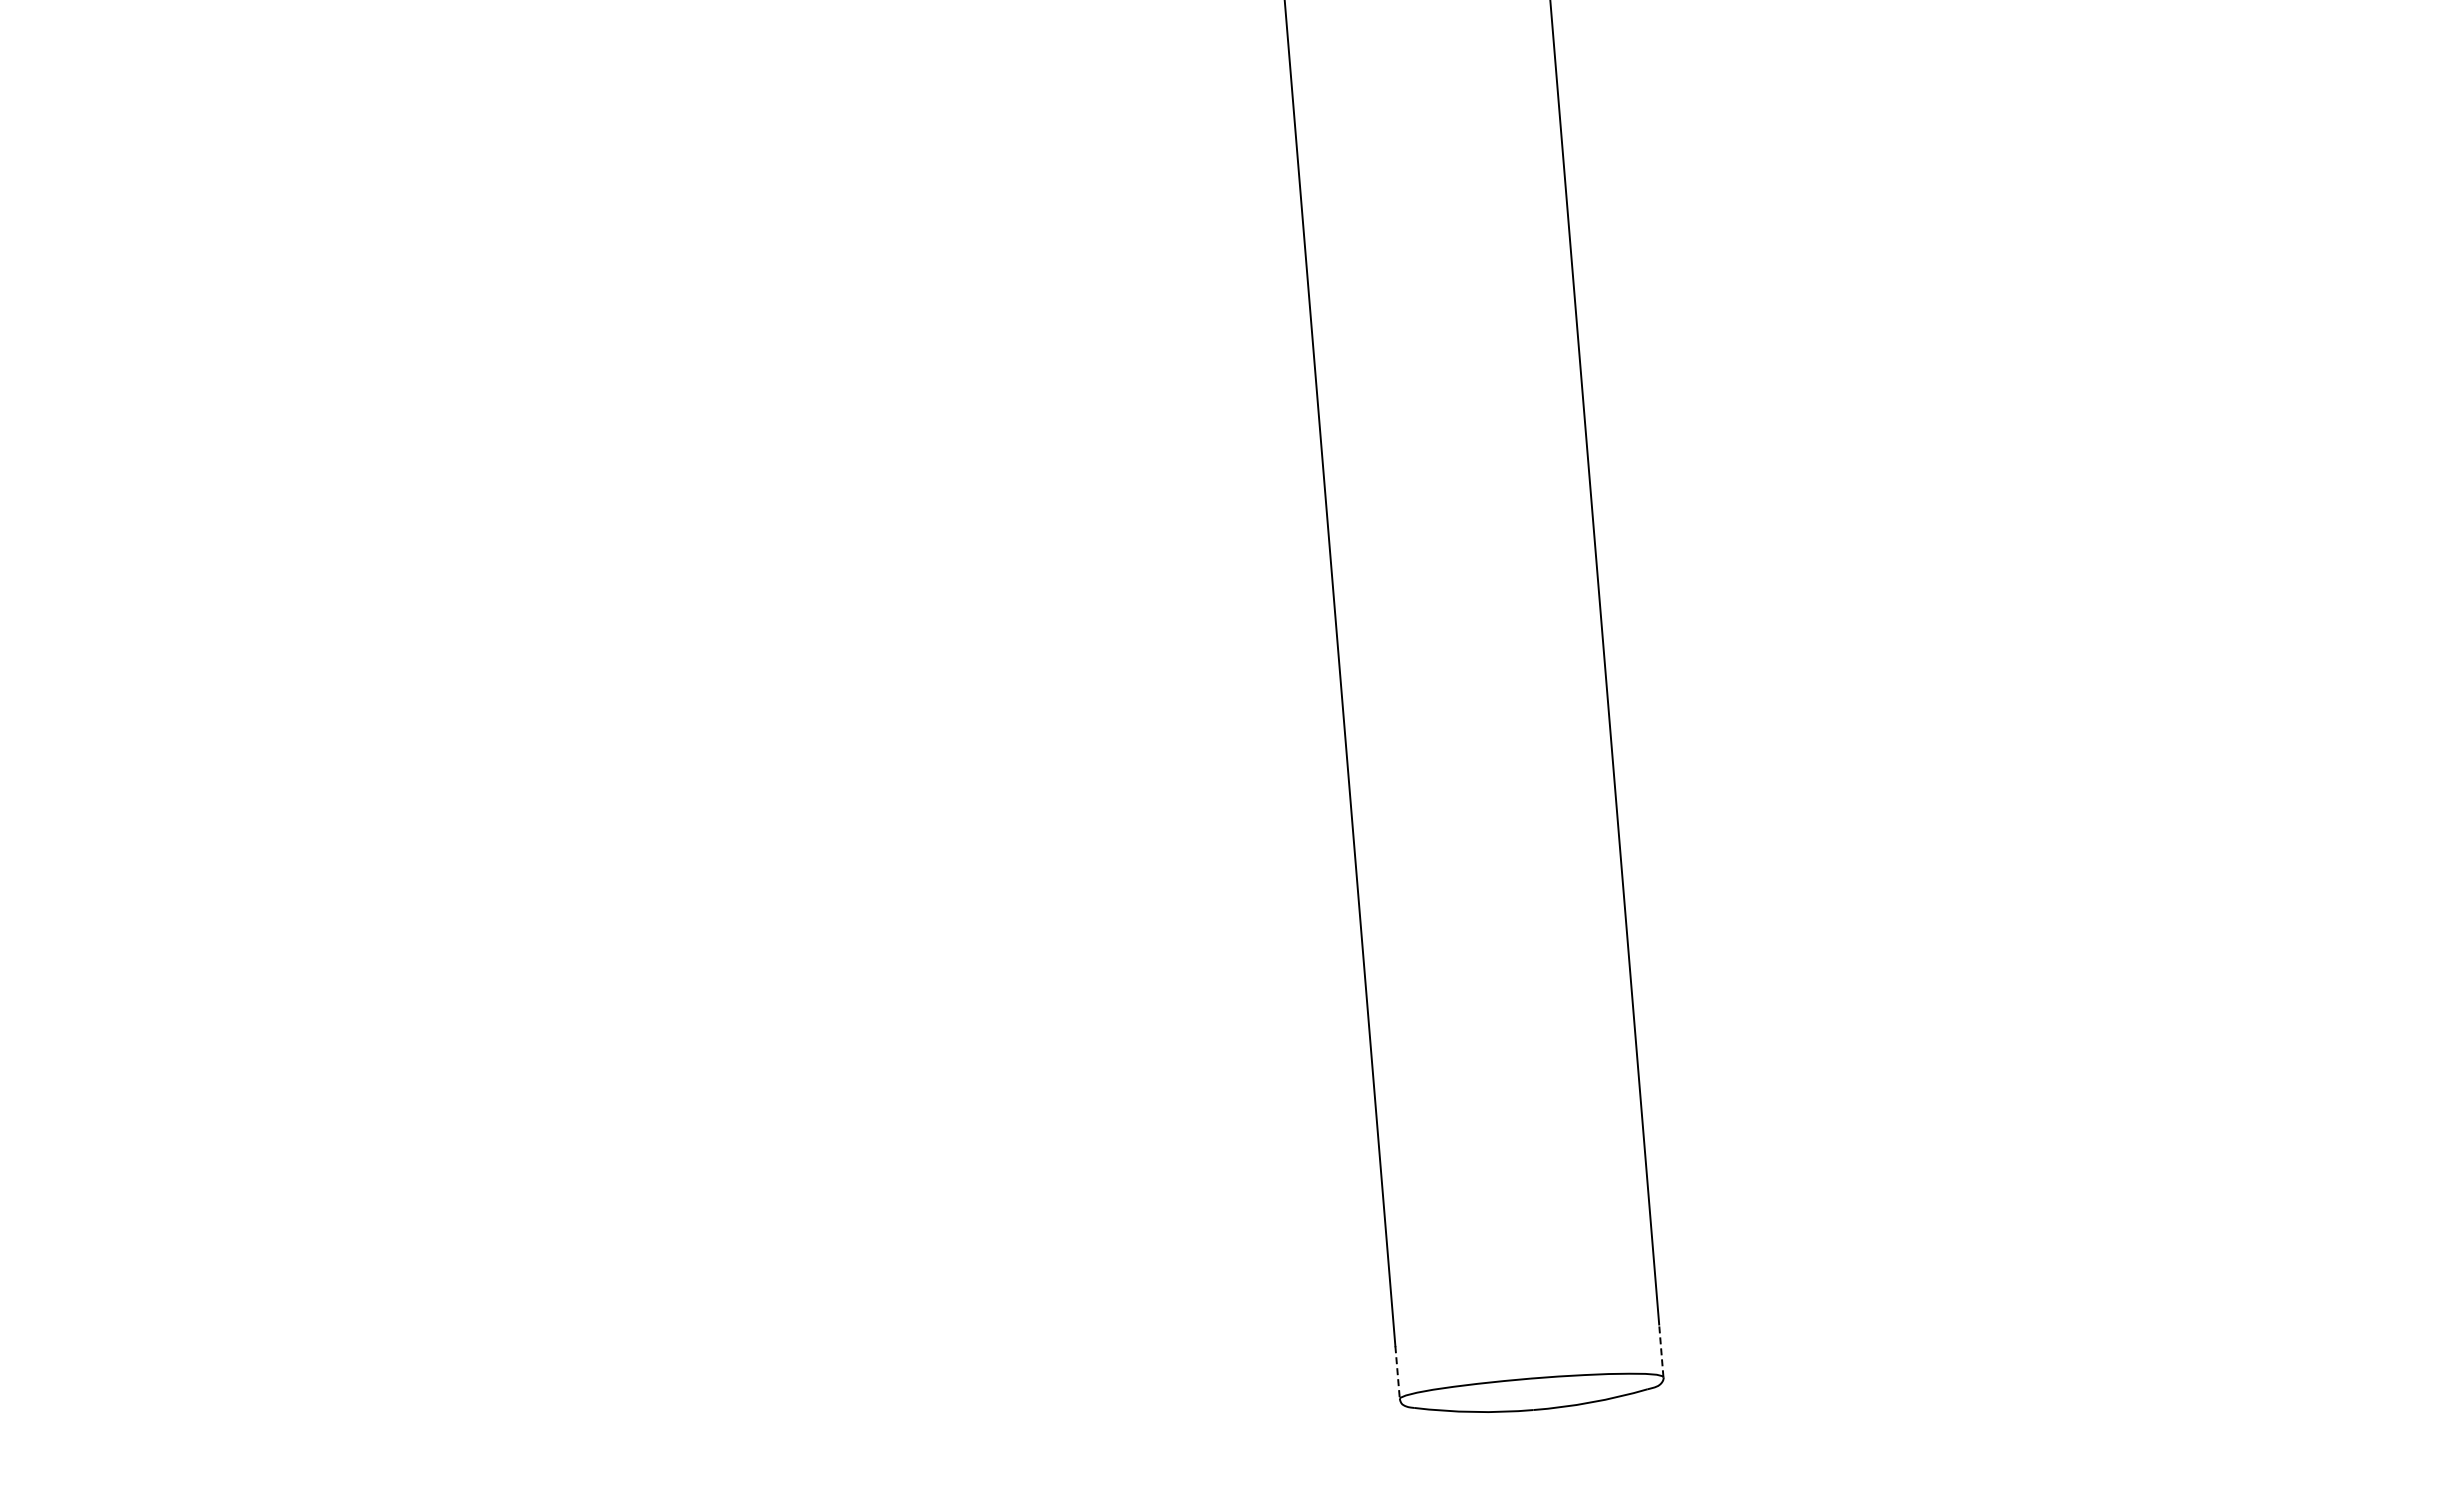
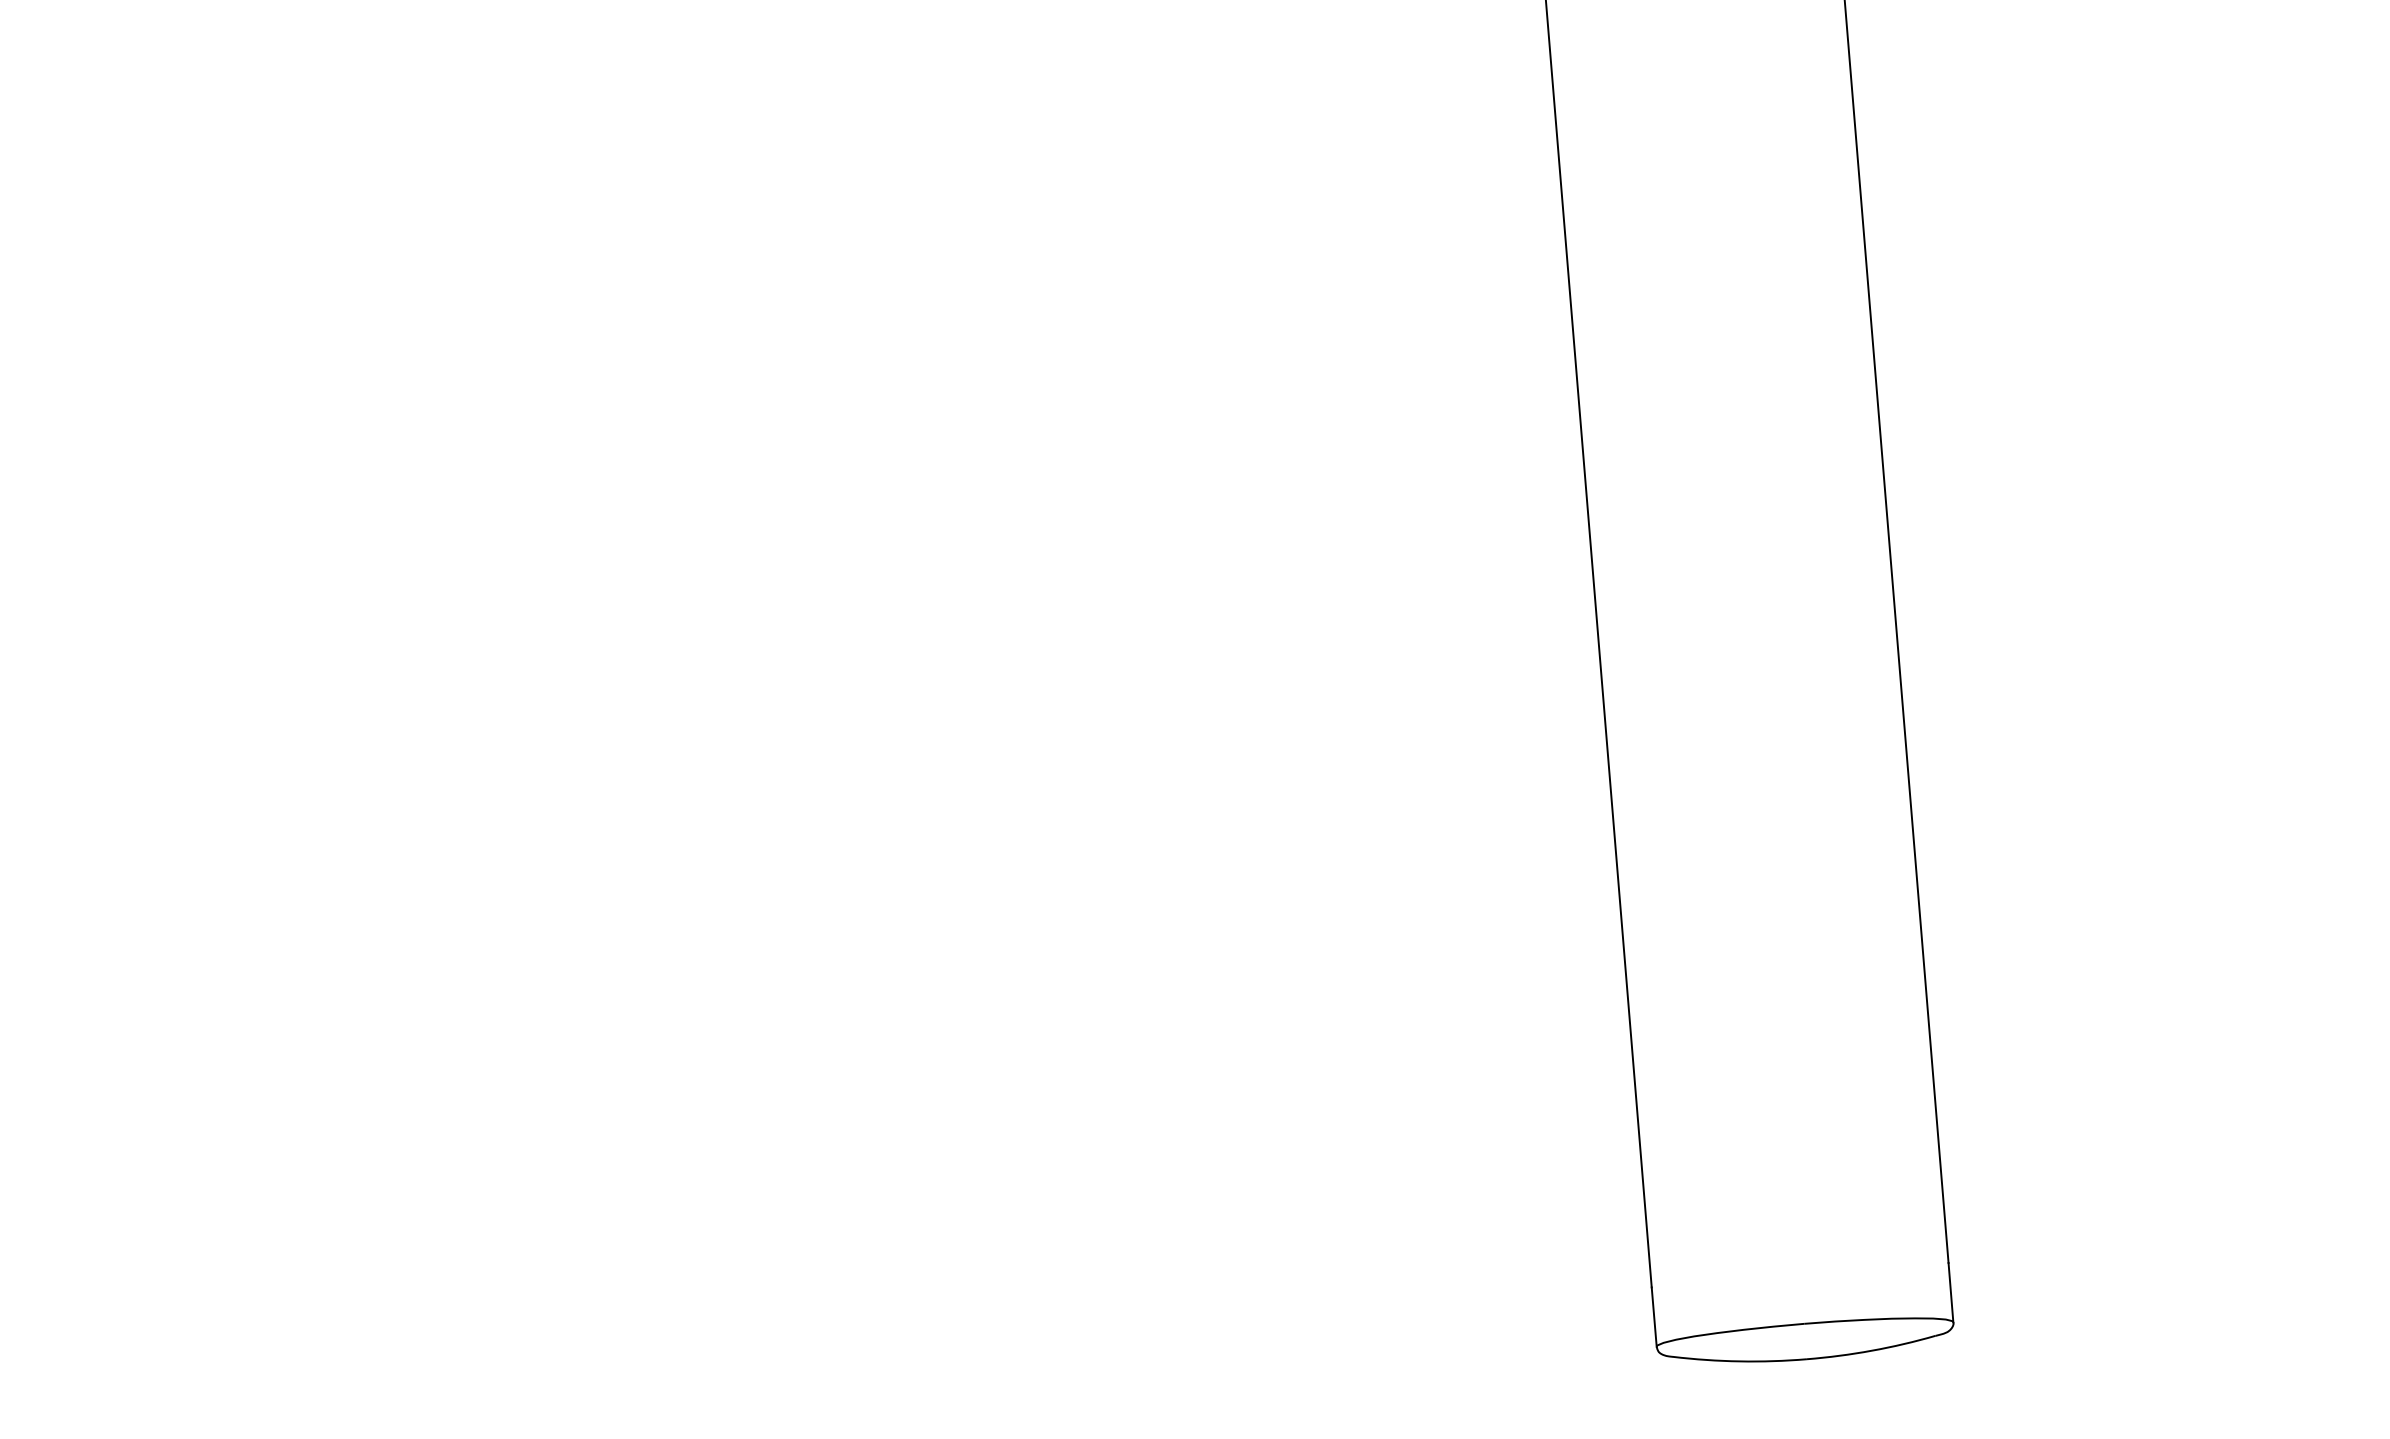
line: (1661, 1350) -> (1951, 1292), dashed -> solid
line: (1397, 1373) -> (1654, 1318), dashed -> solid

